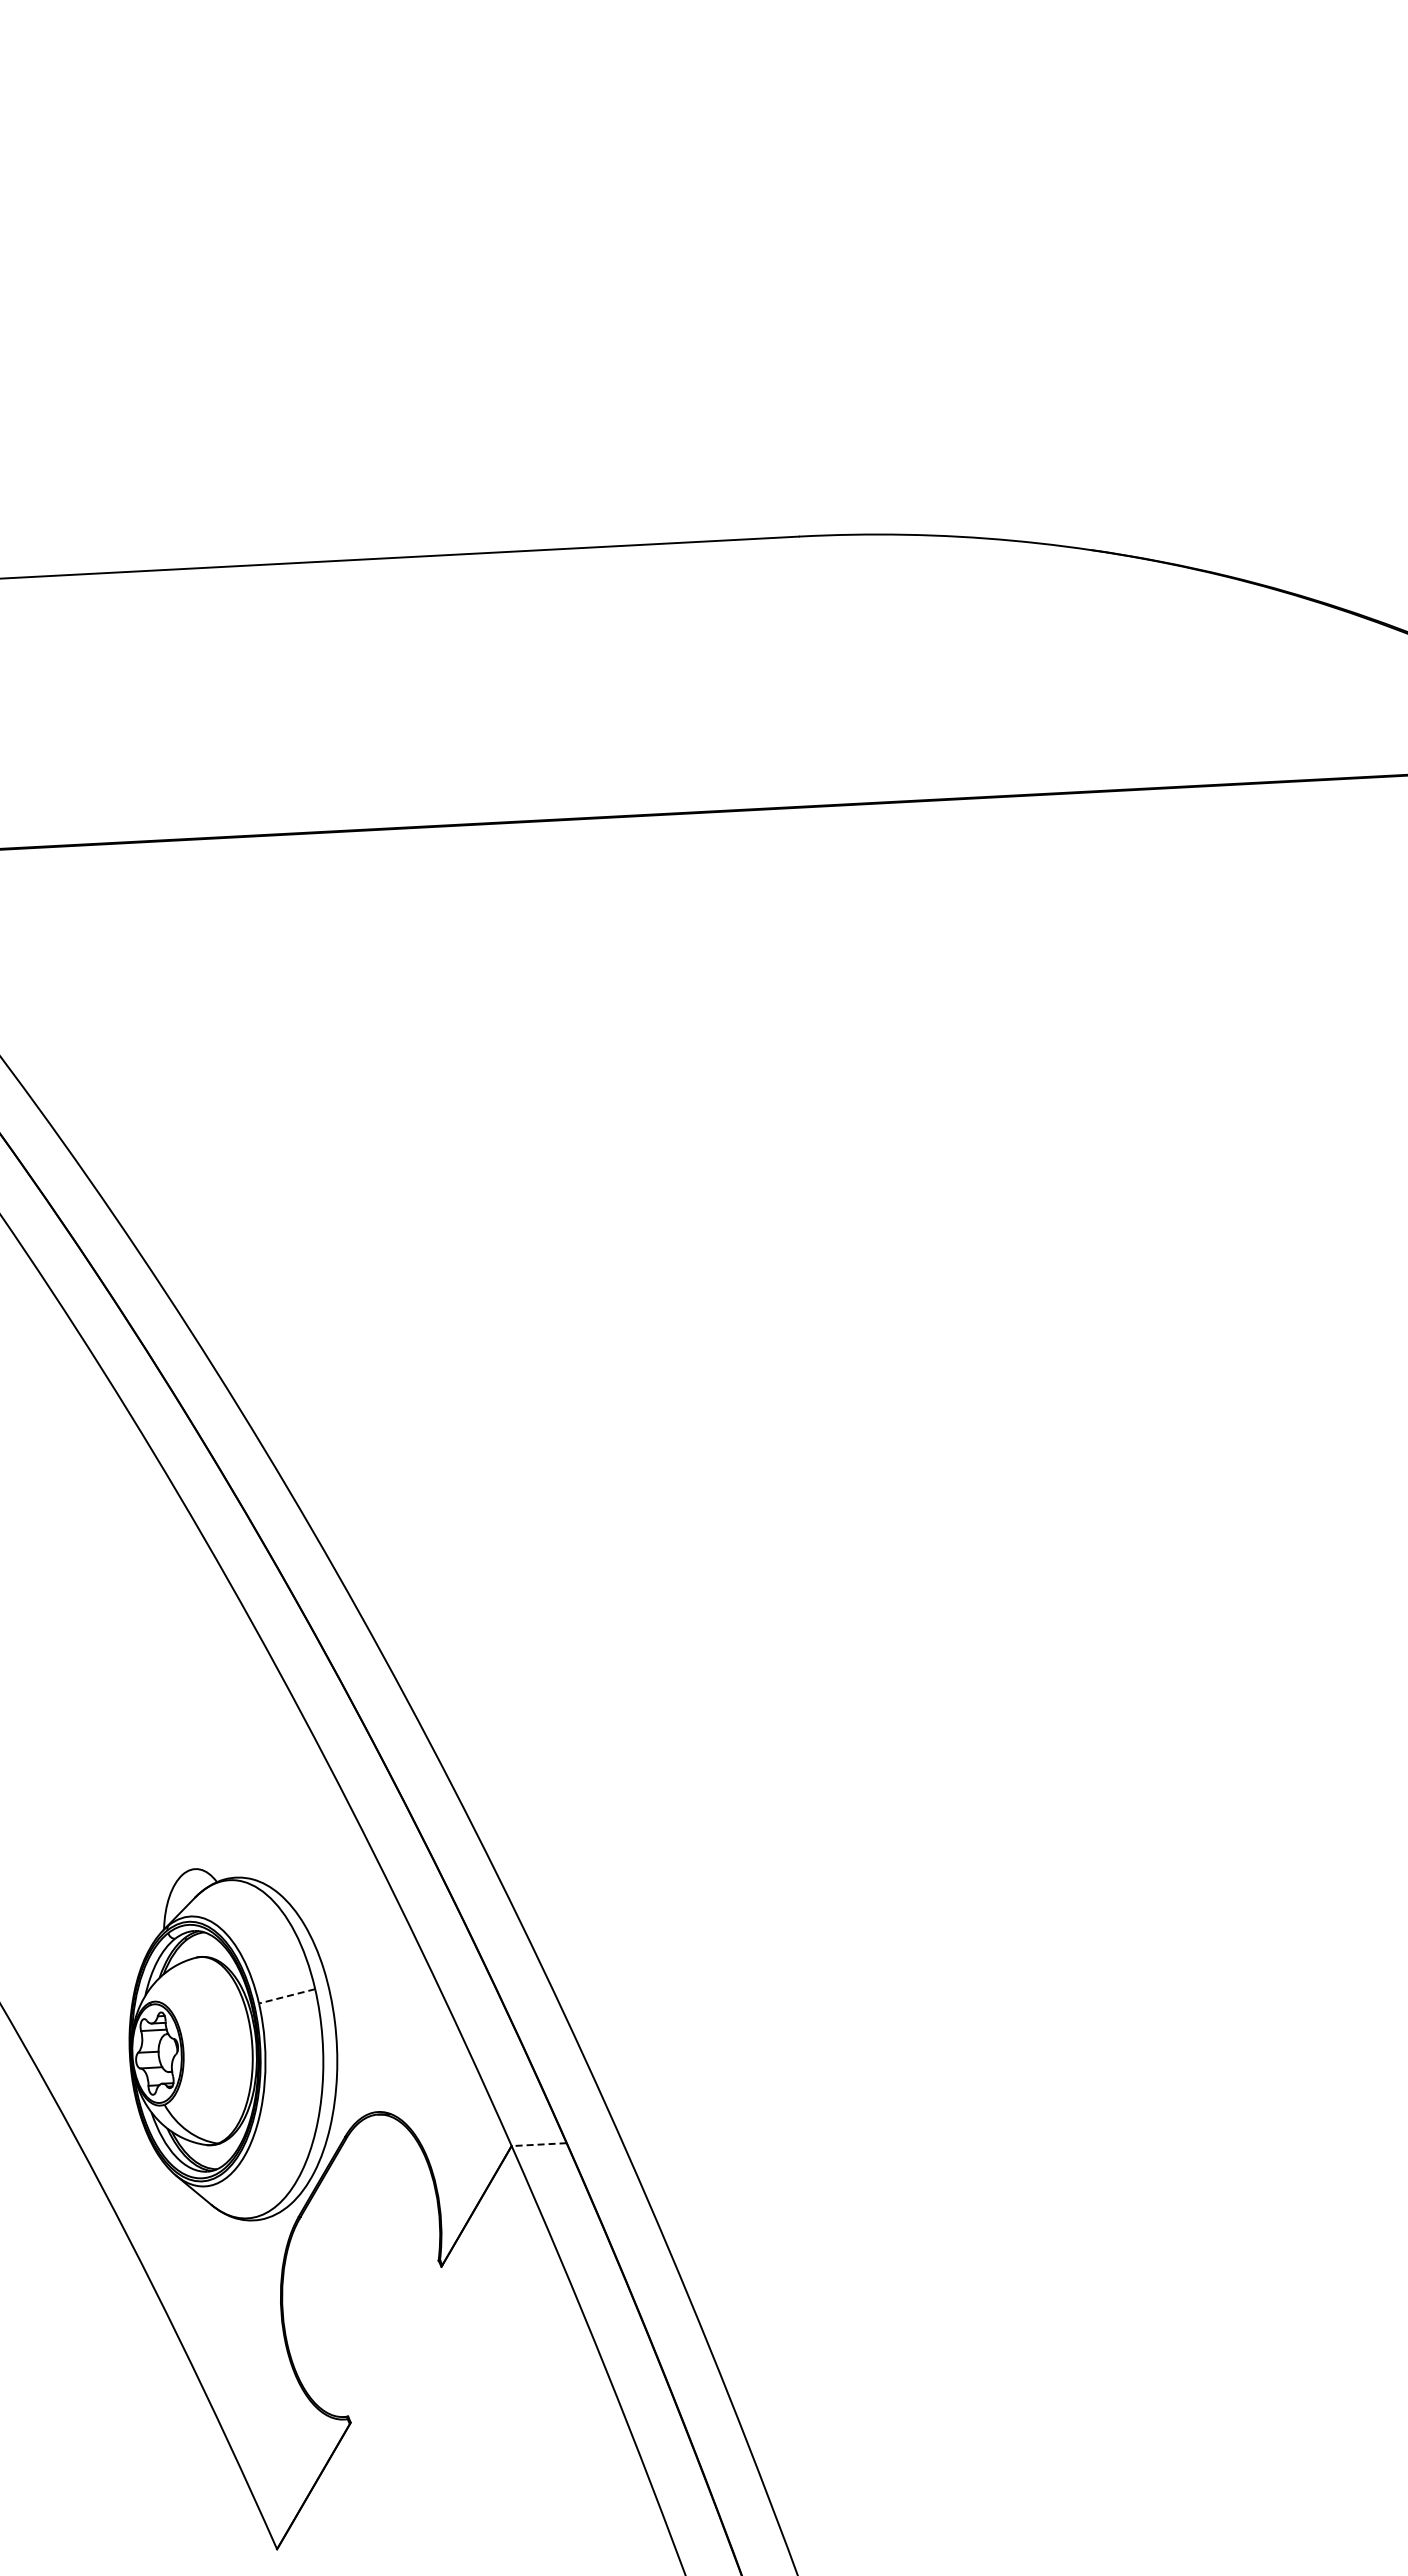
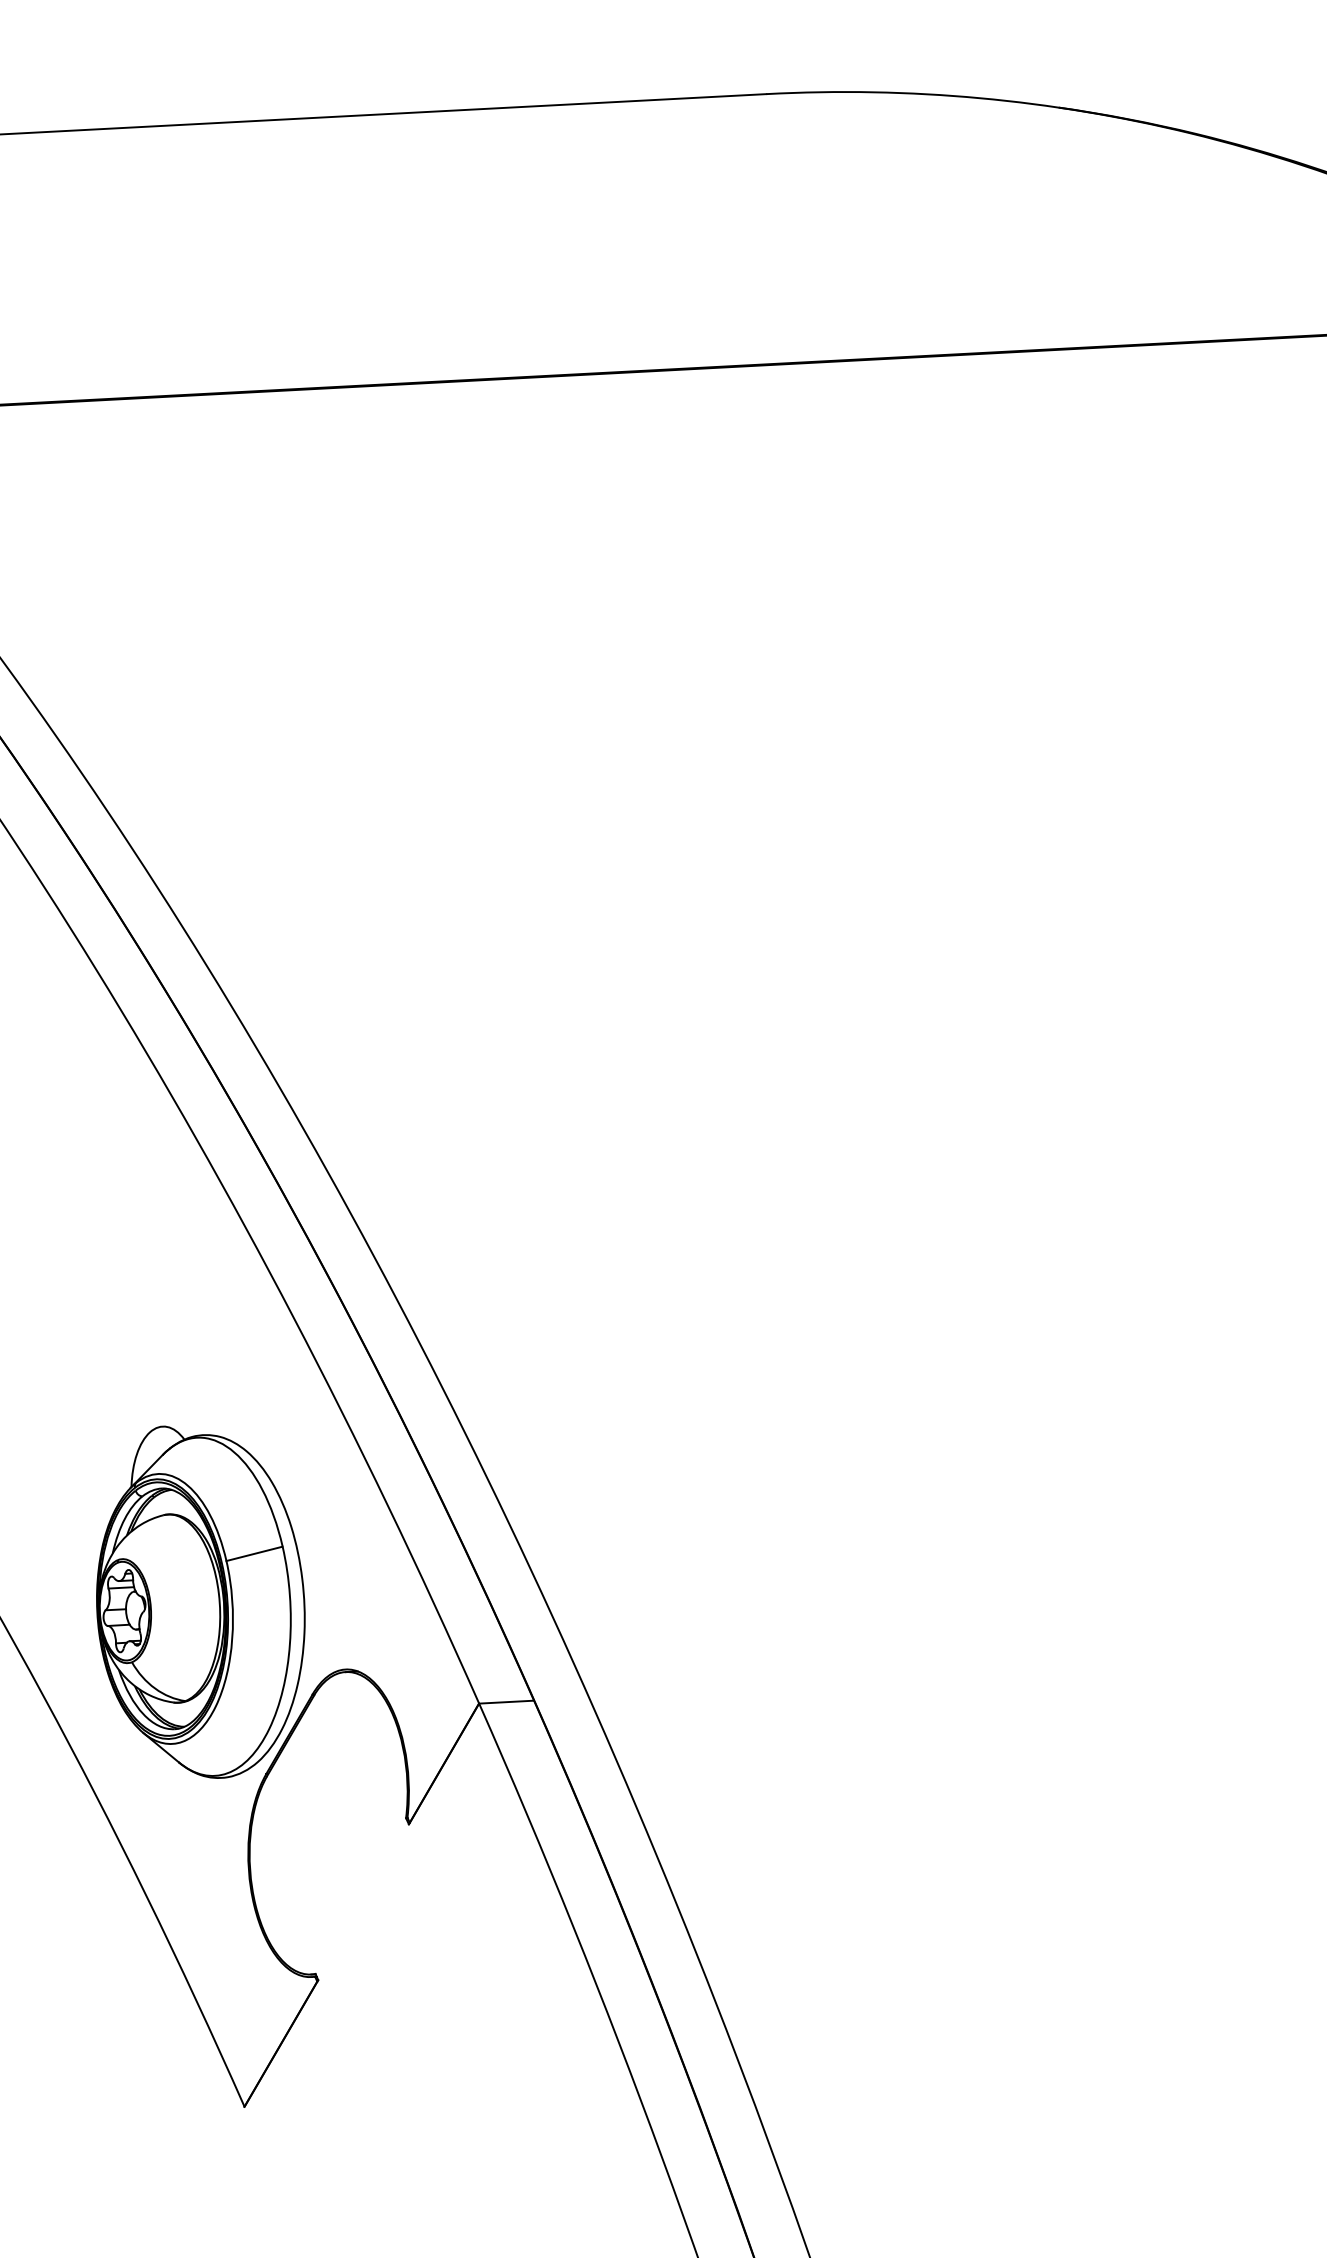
line: (287, 1996) -> (254, 1554), dashed -> solid
line: (538, 2144) -> (505, 1702), dashed -> solid

